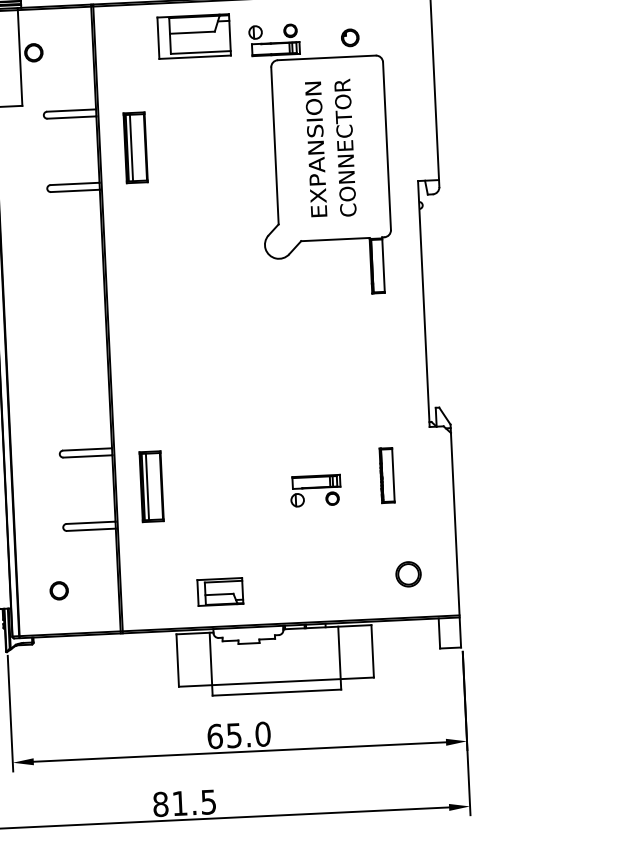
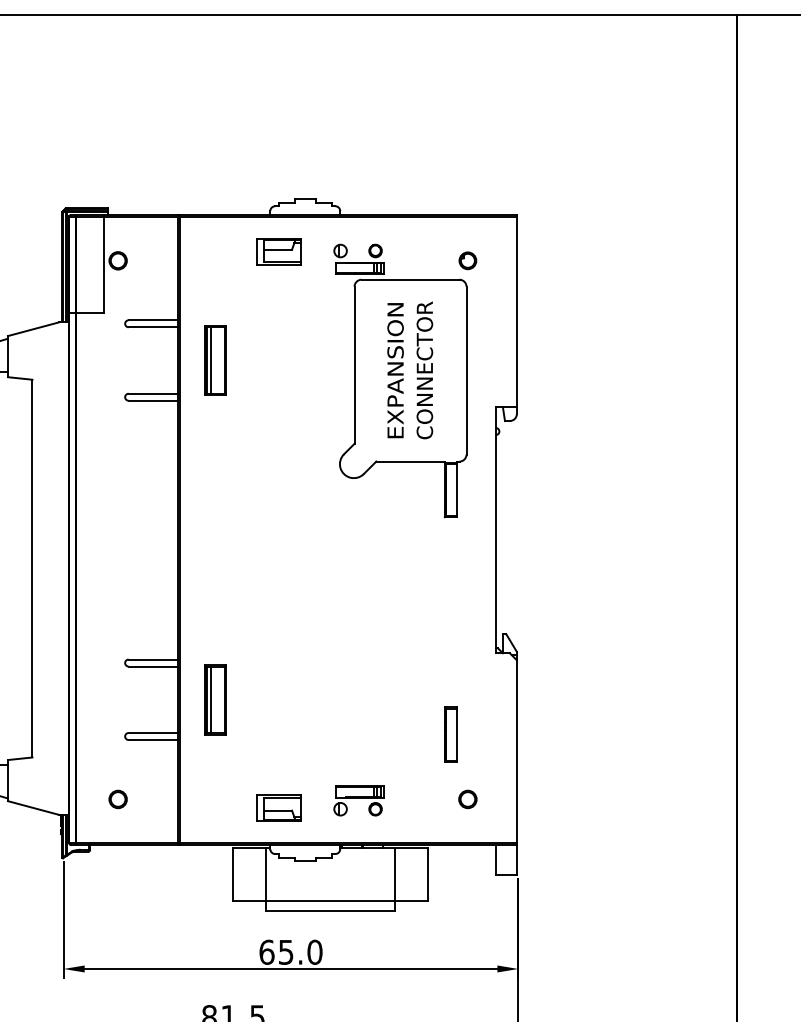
part: (193, 35) -> (278, 251), size x0.62
part: (349, 37) -> (467, 260), moved
part: (386, 475) -> (450, 734), moved
part: (315, 490) -> (358, 800), moved
part: (408, 574) -> (467, 799), size x0.71

